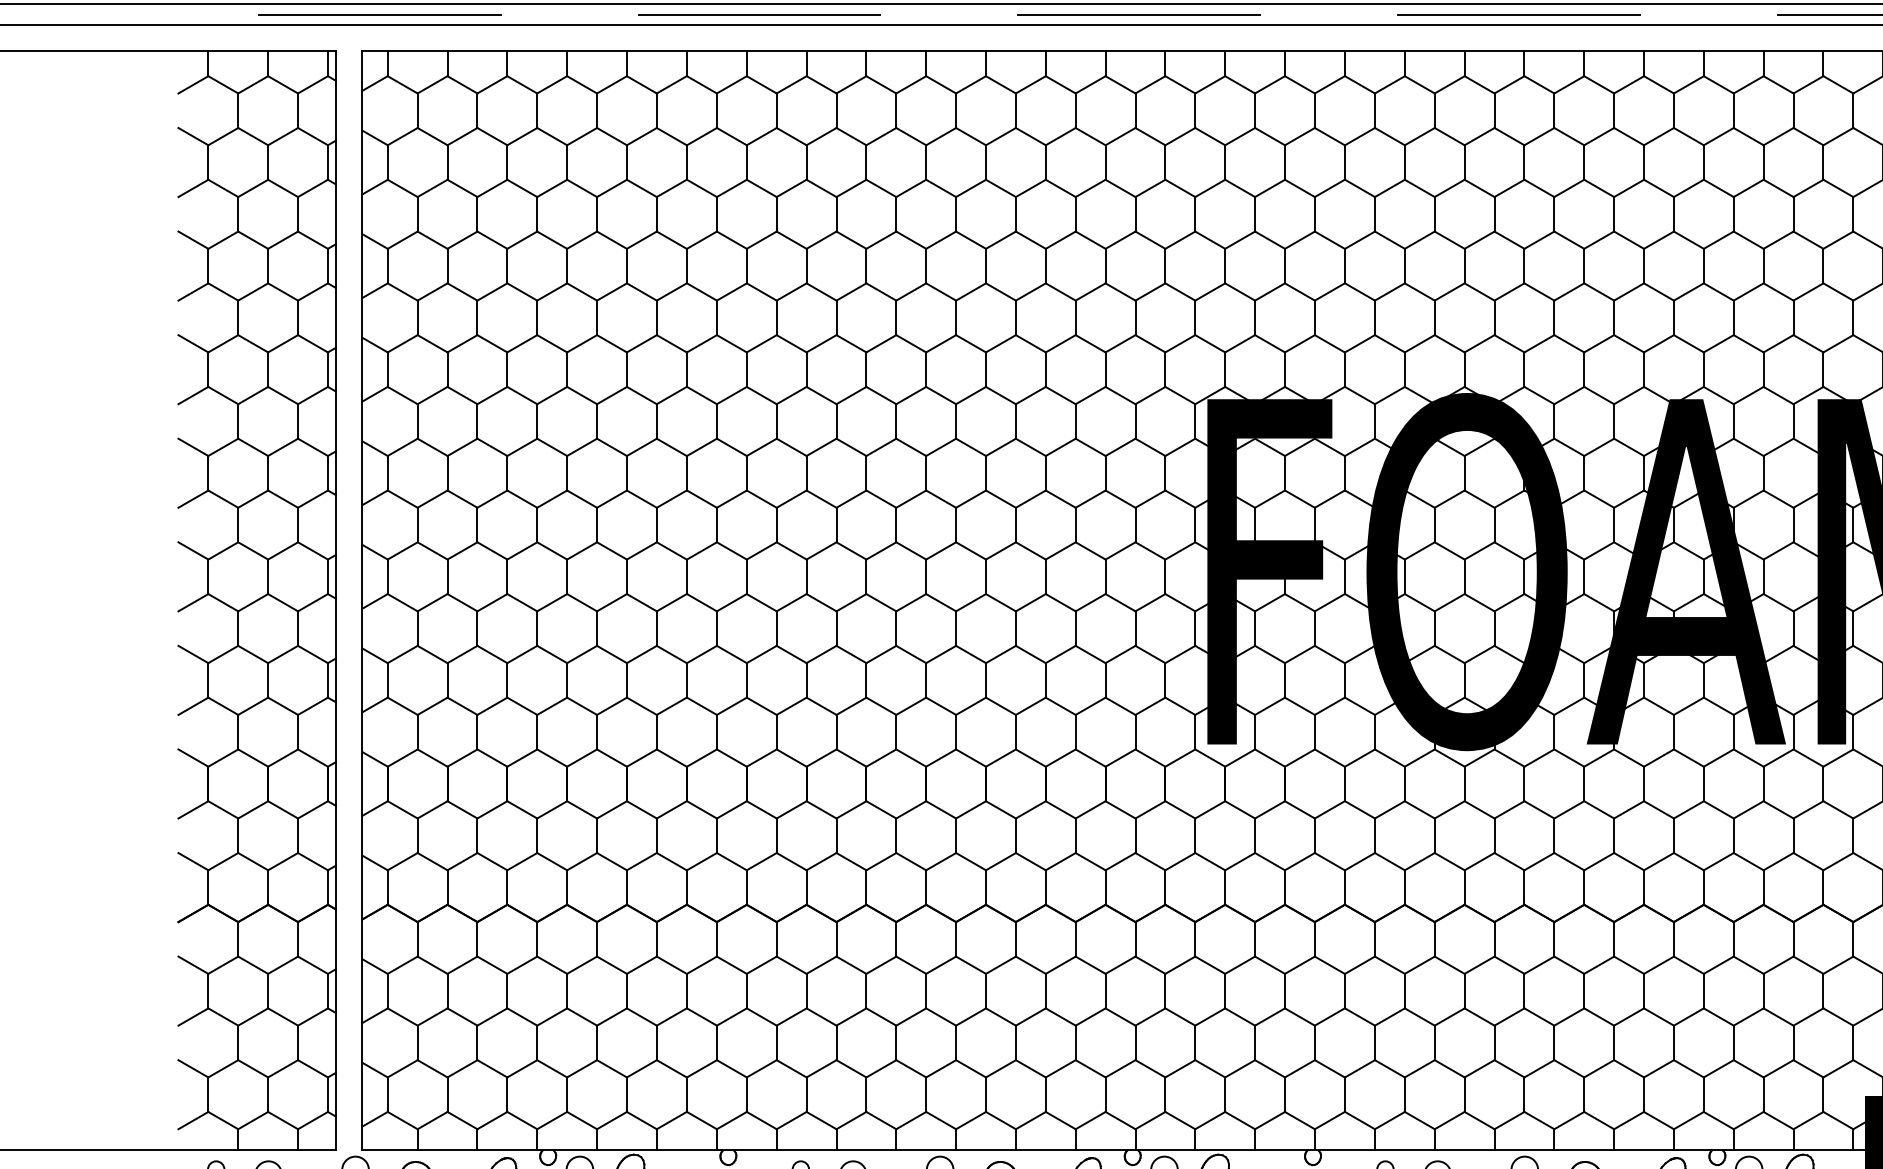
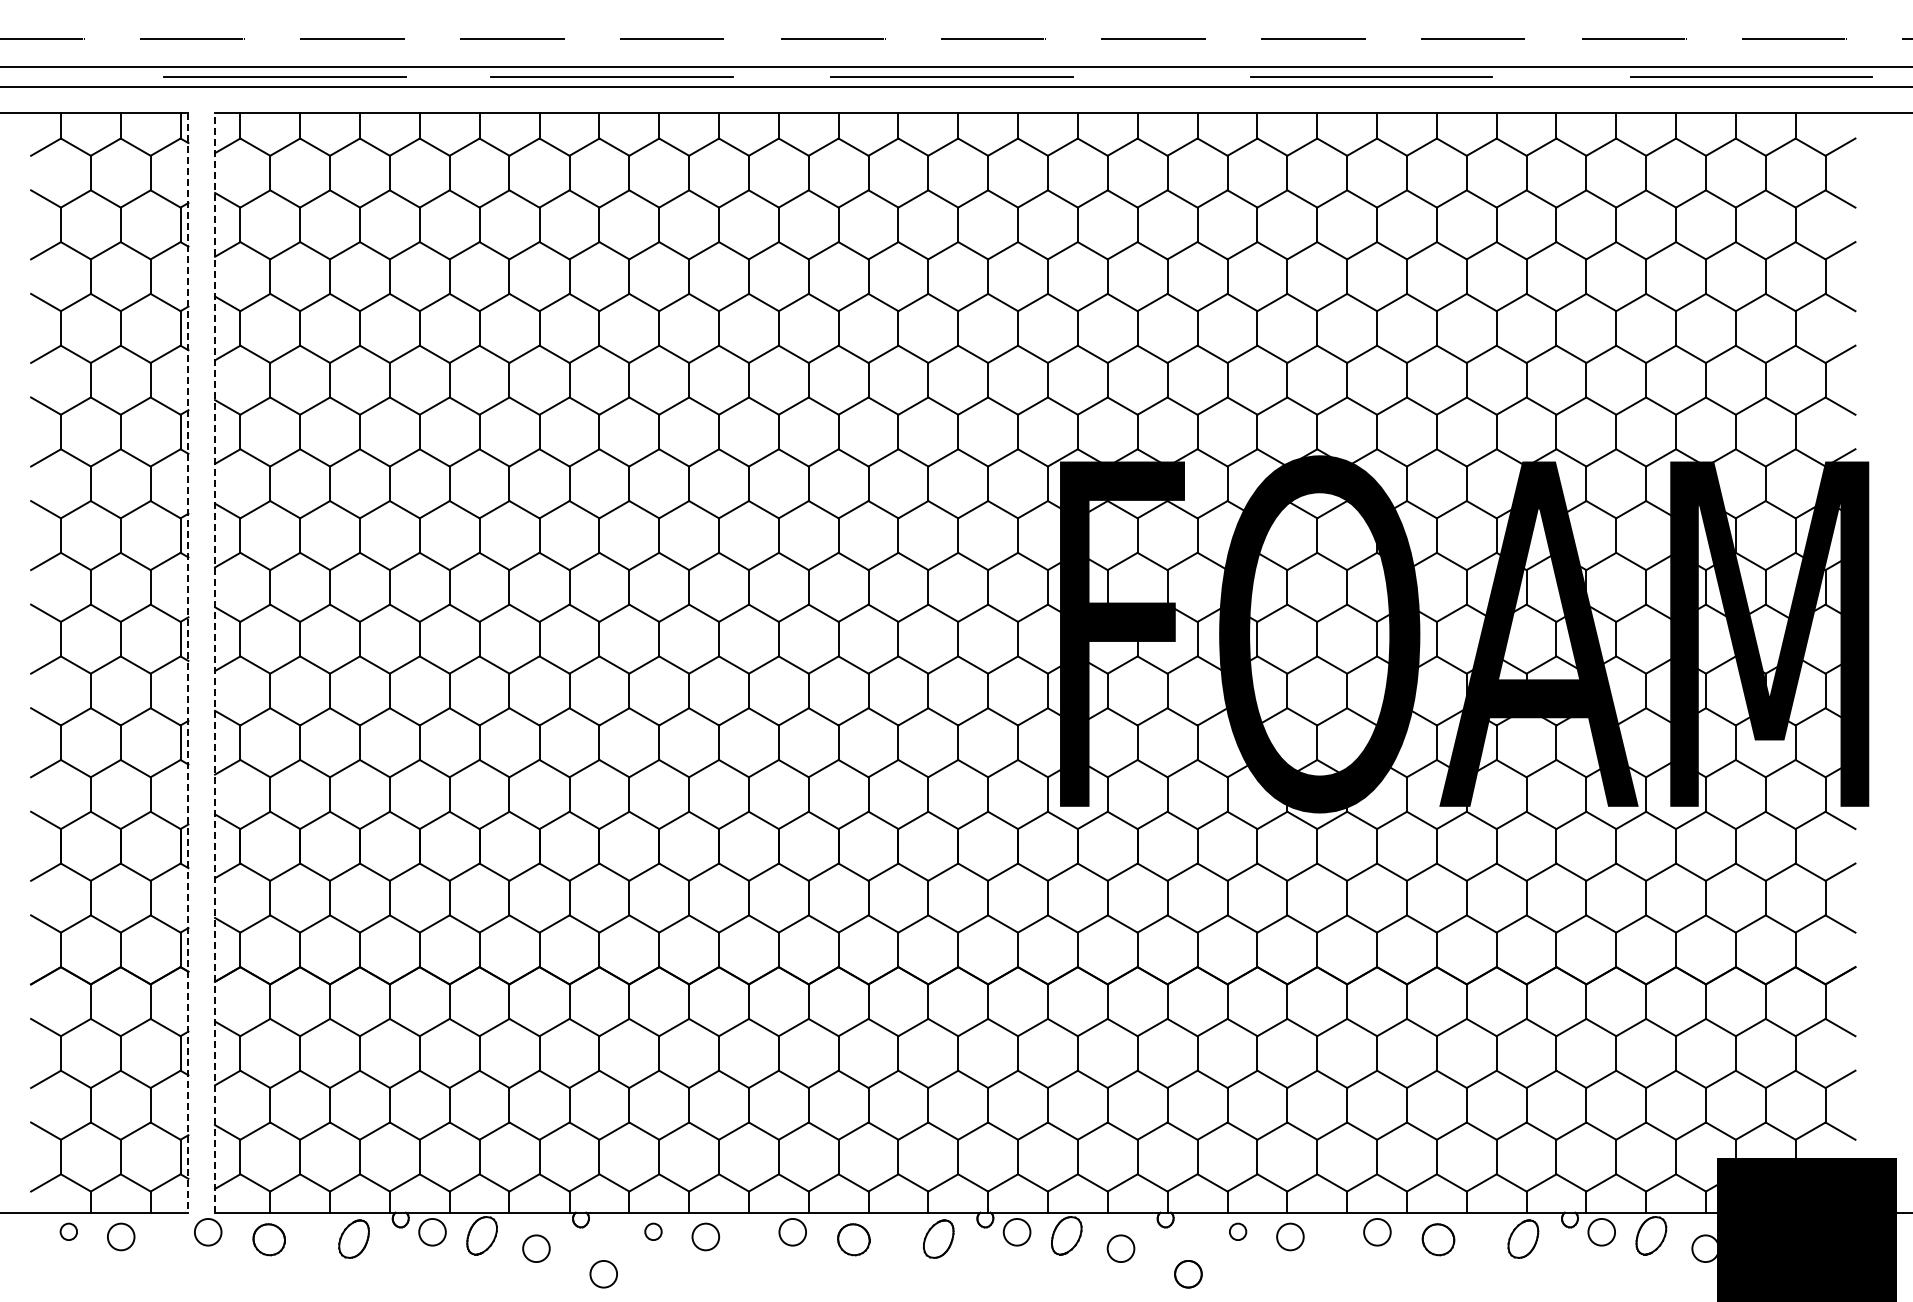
line: (378, 14) -> (284, 76), moved
line: (1138, 14) -> (951, 76), moved
line: (335, 600) -> (188, 662), solid -> dashed
line: (362, 600) -> (215, 662), solid -> dashed

